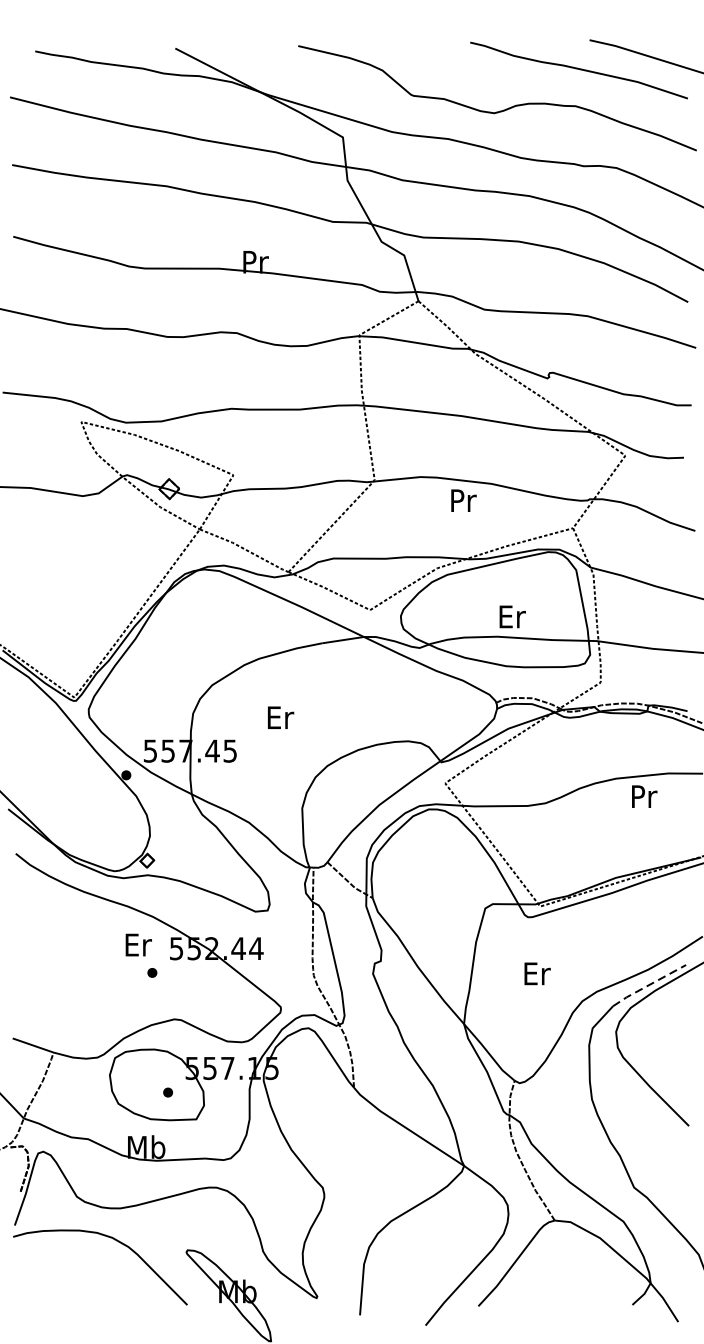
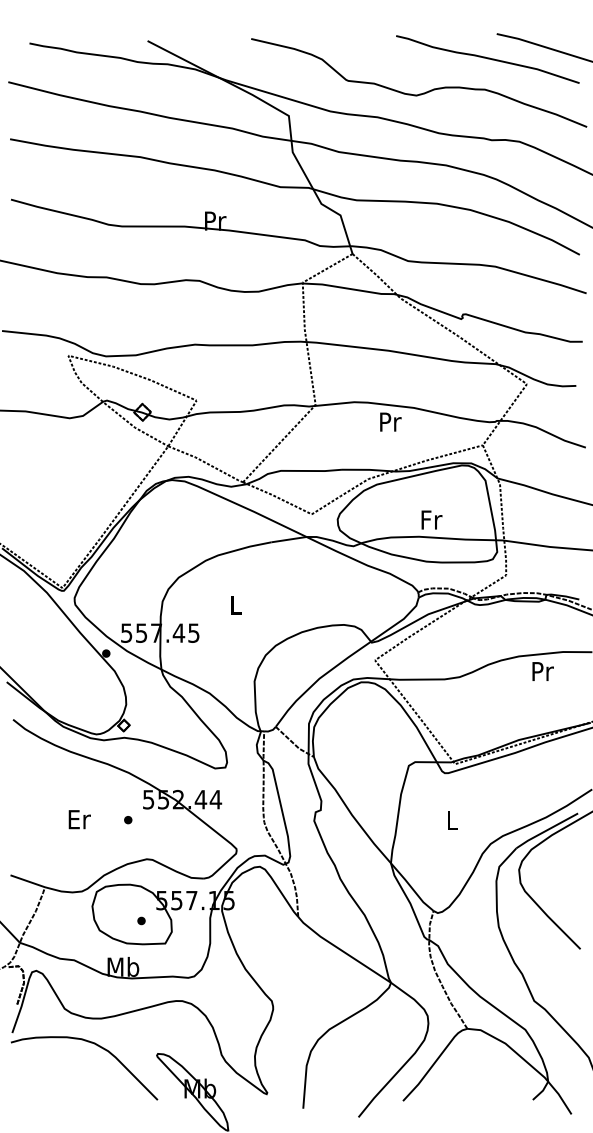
text: (513, 616) -> (432, 519), Er -> Fr
text: (280, 717) -> (236, 604), Er -> L
text: (138, 944) -> (79, 819), moved
text: (538, 973) -> (453, 820), Er -> L
line: (648, 985) -> (546, 830), dashed -> solid

